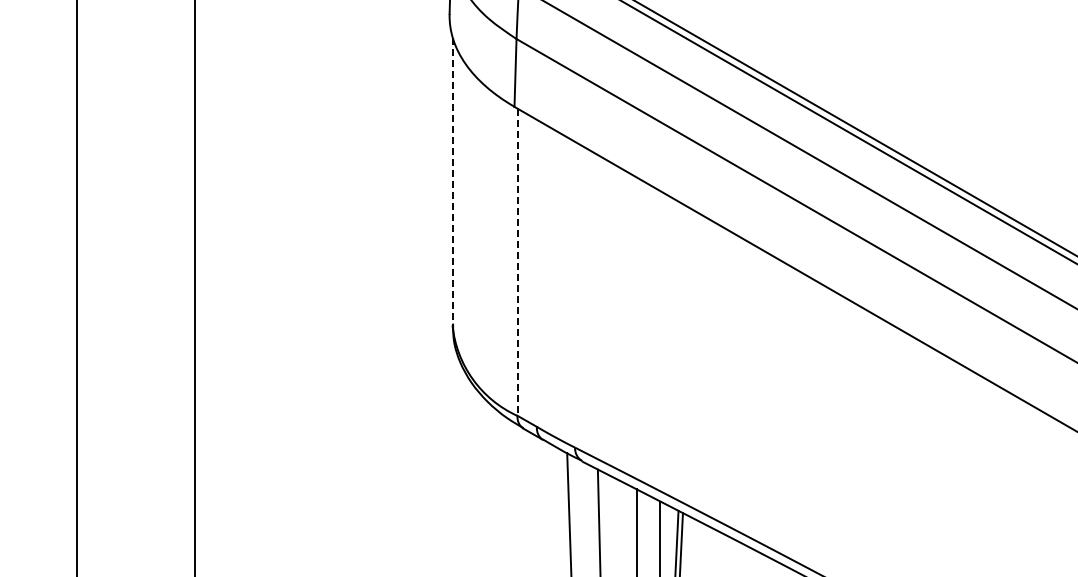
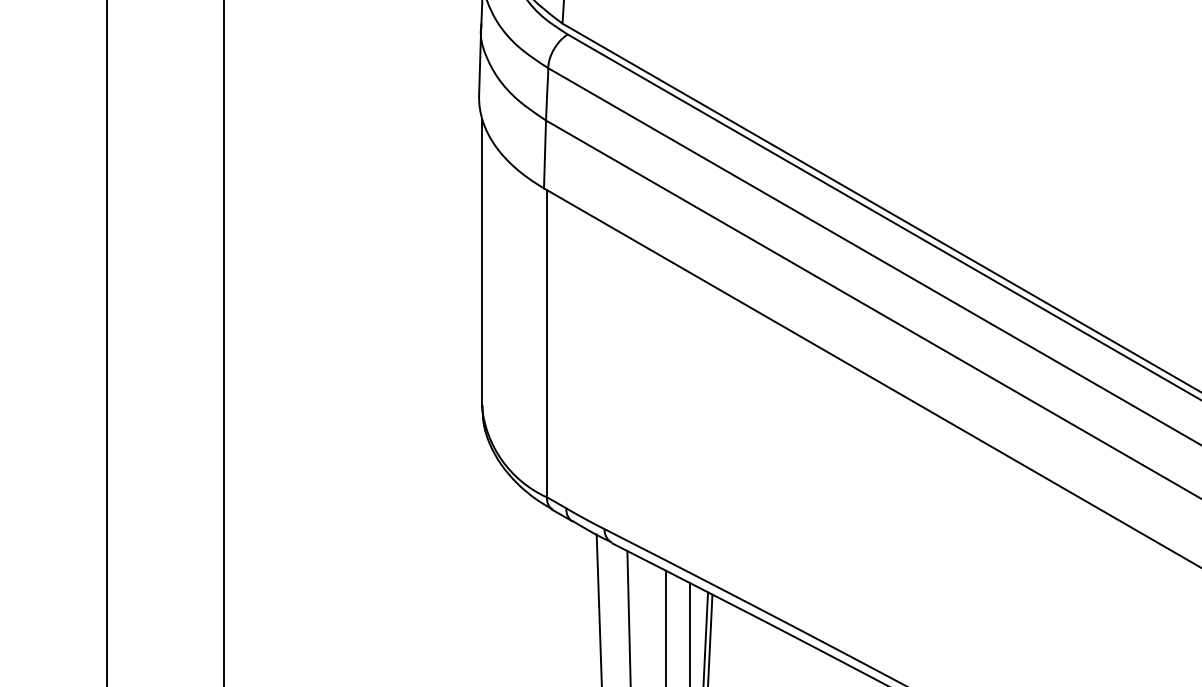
line: (453, 182) -> (482, 263), dashed -> solid
line: (518, 262) -> (547, 343), dashed -> solid

